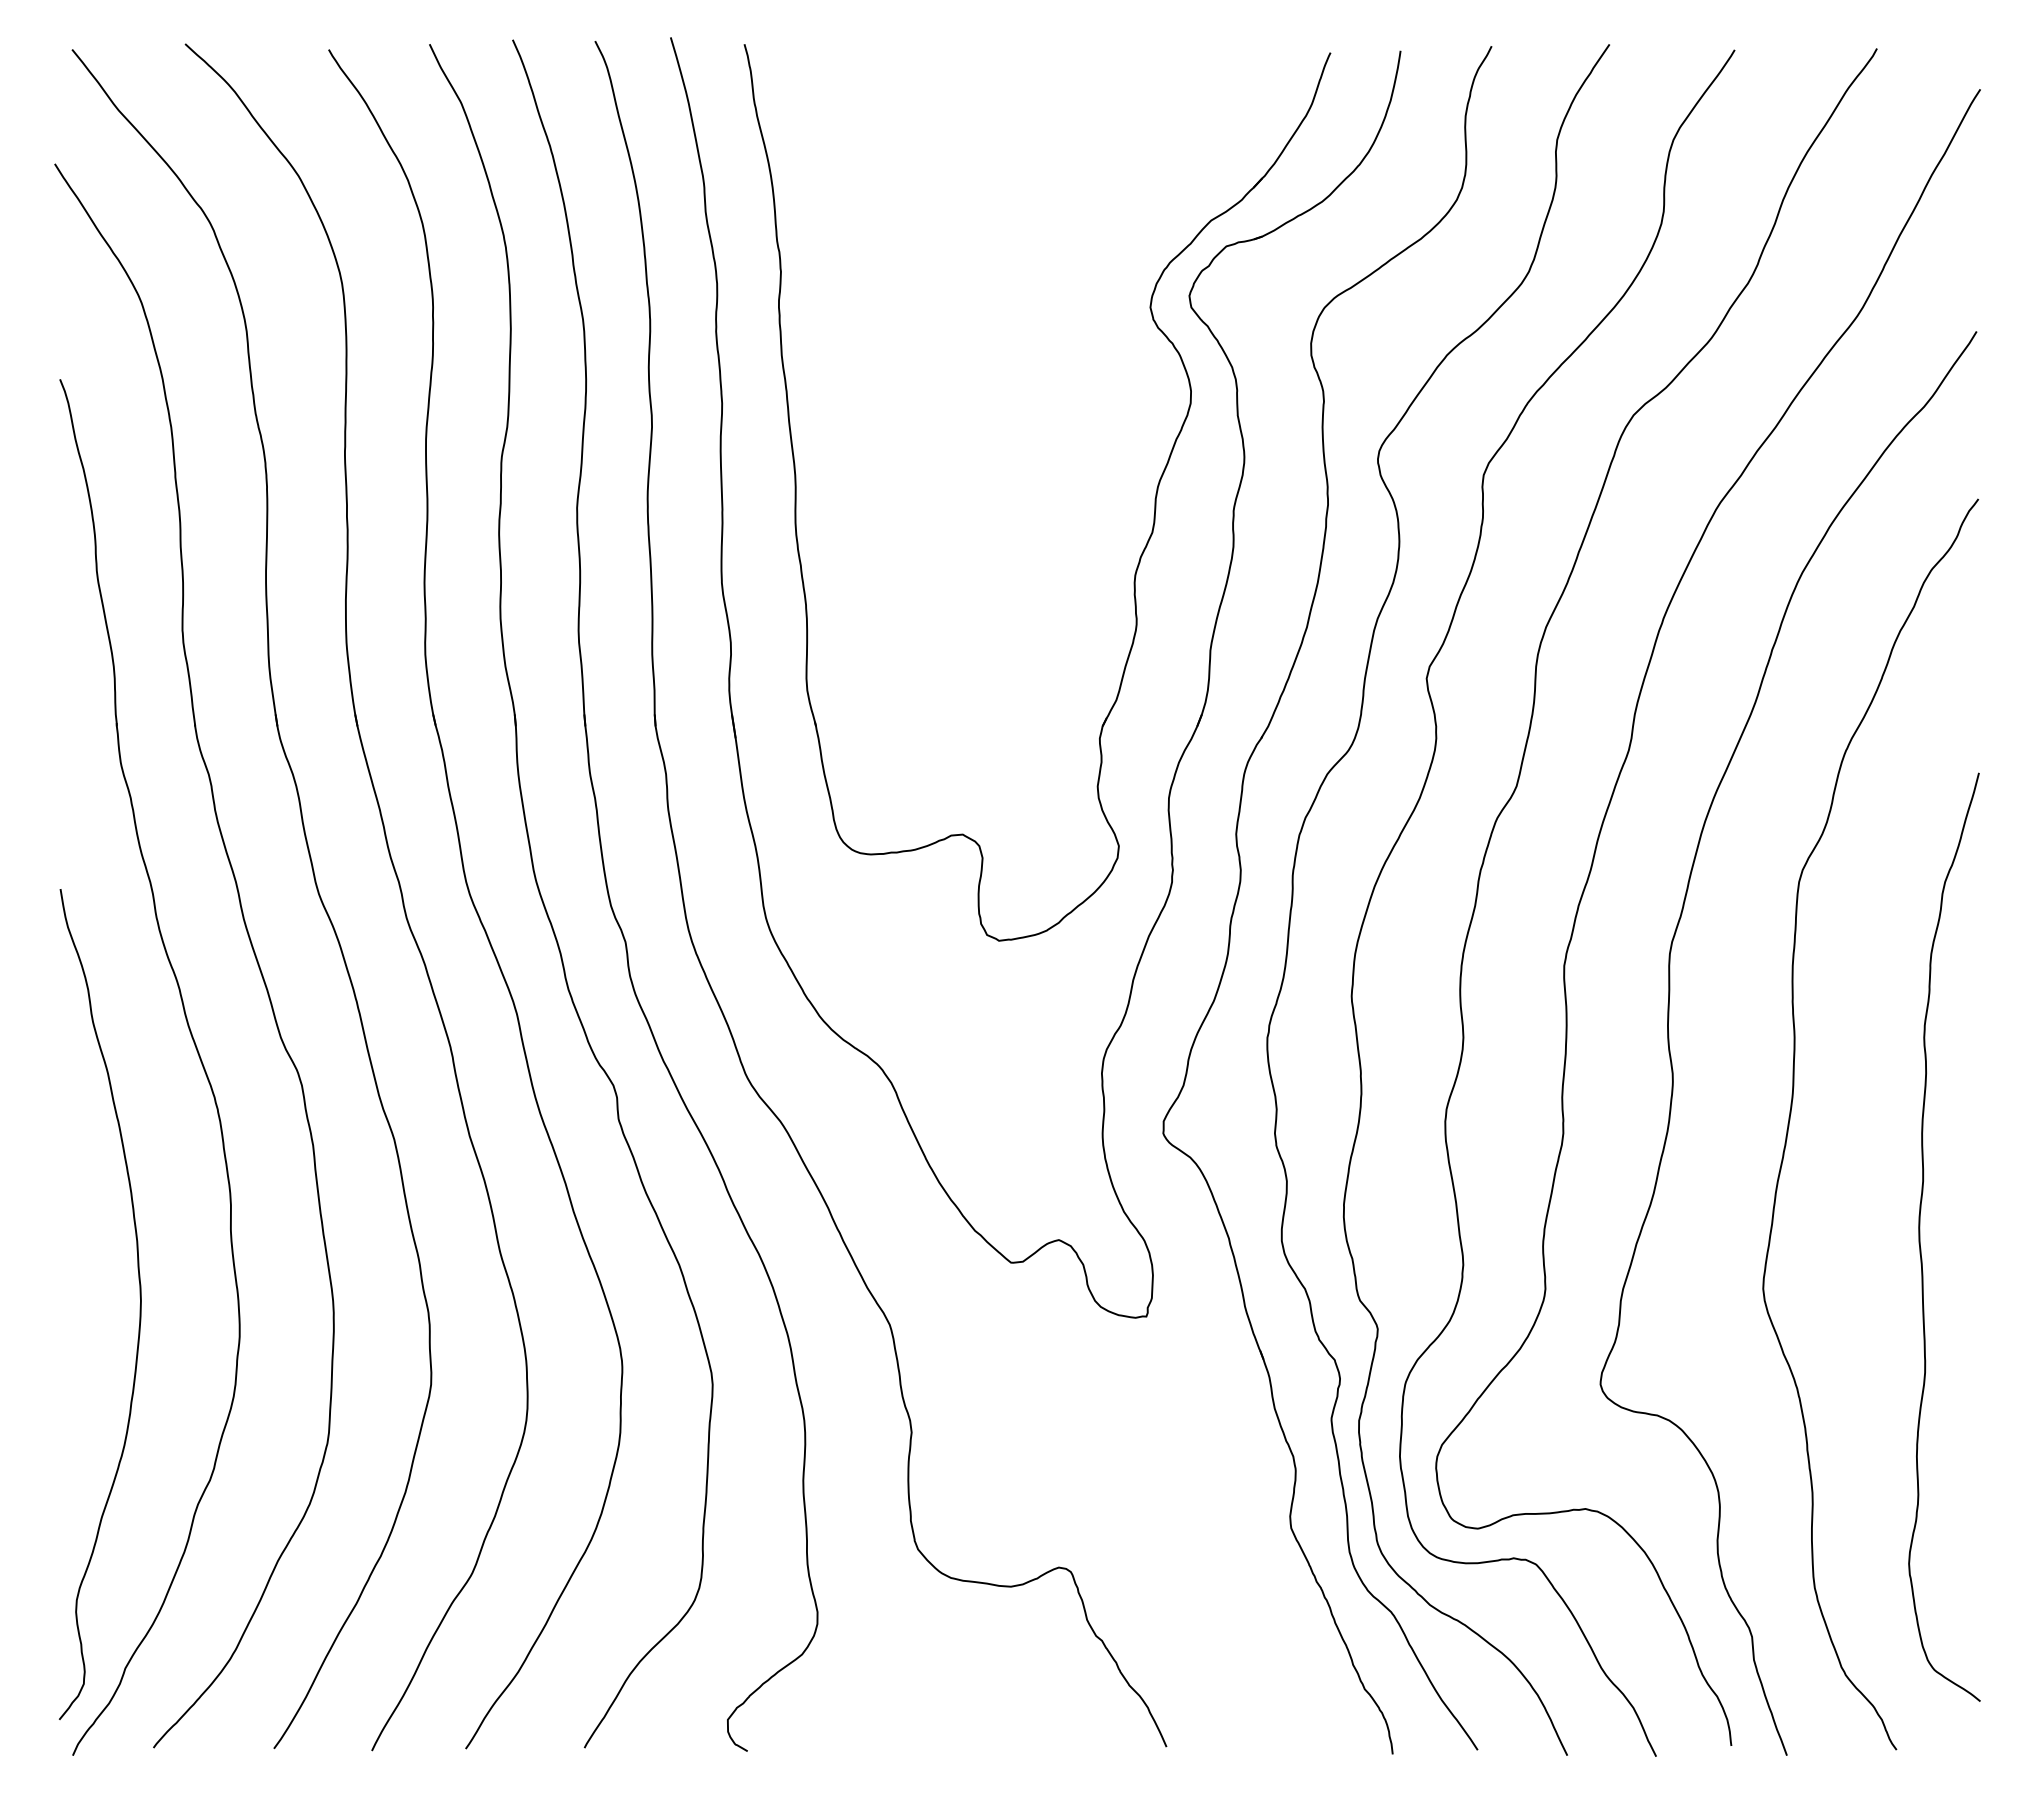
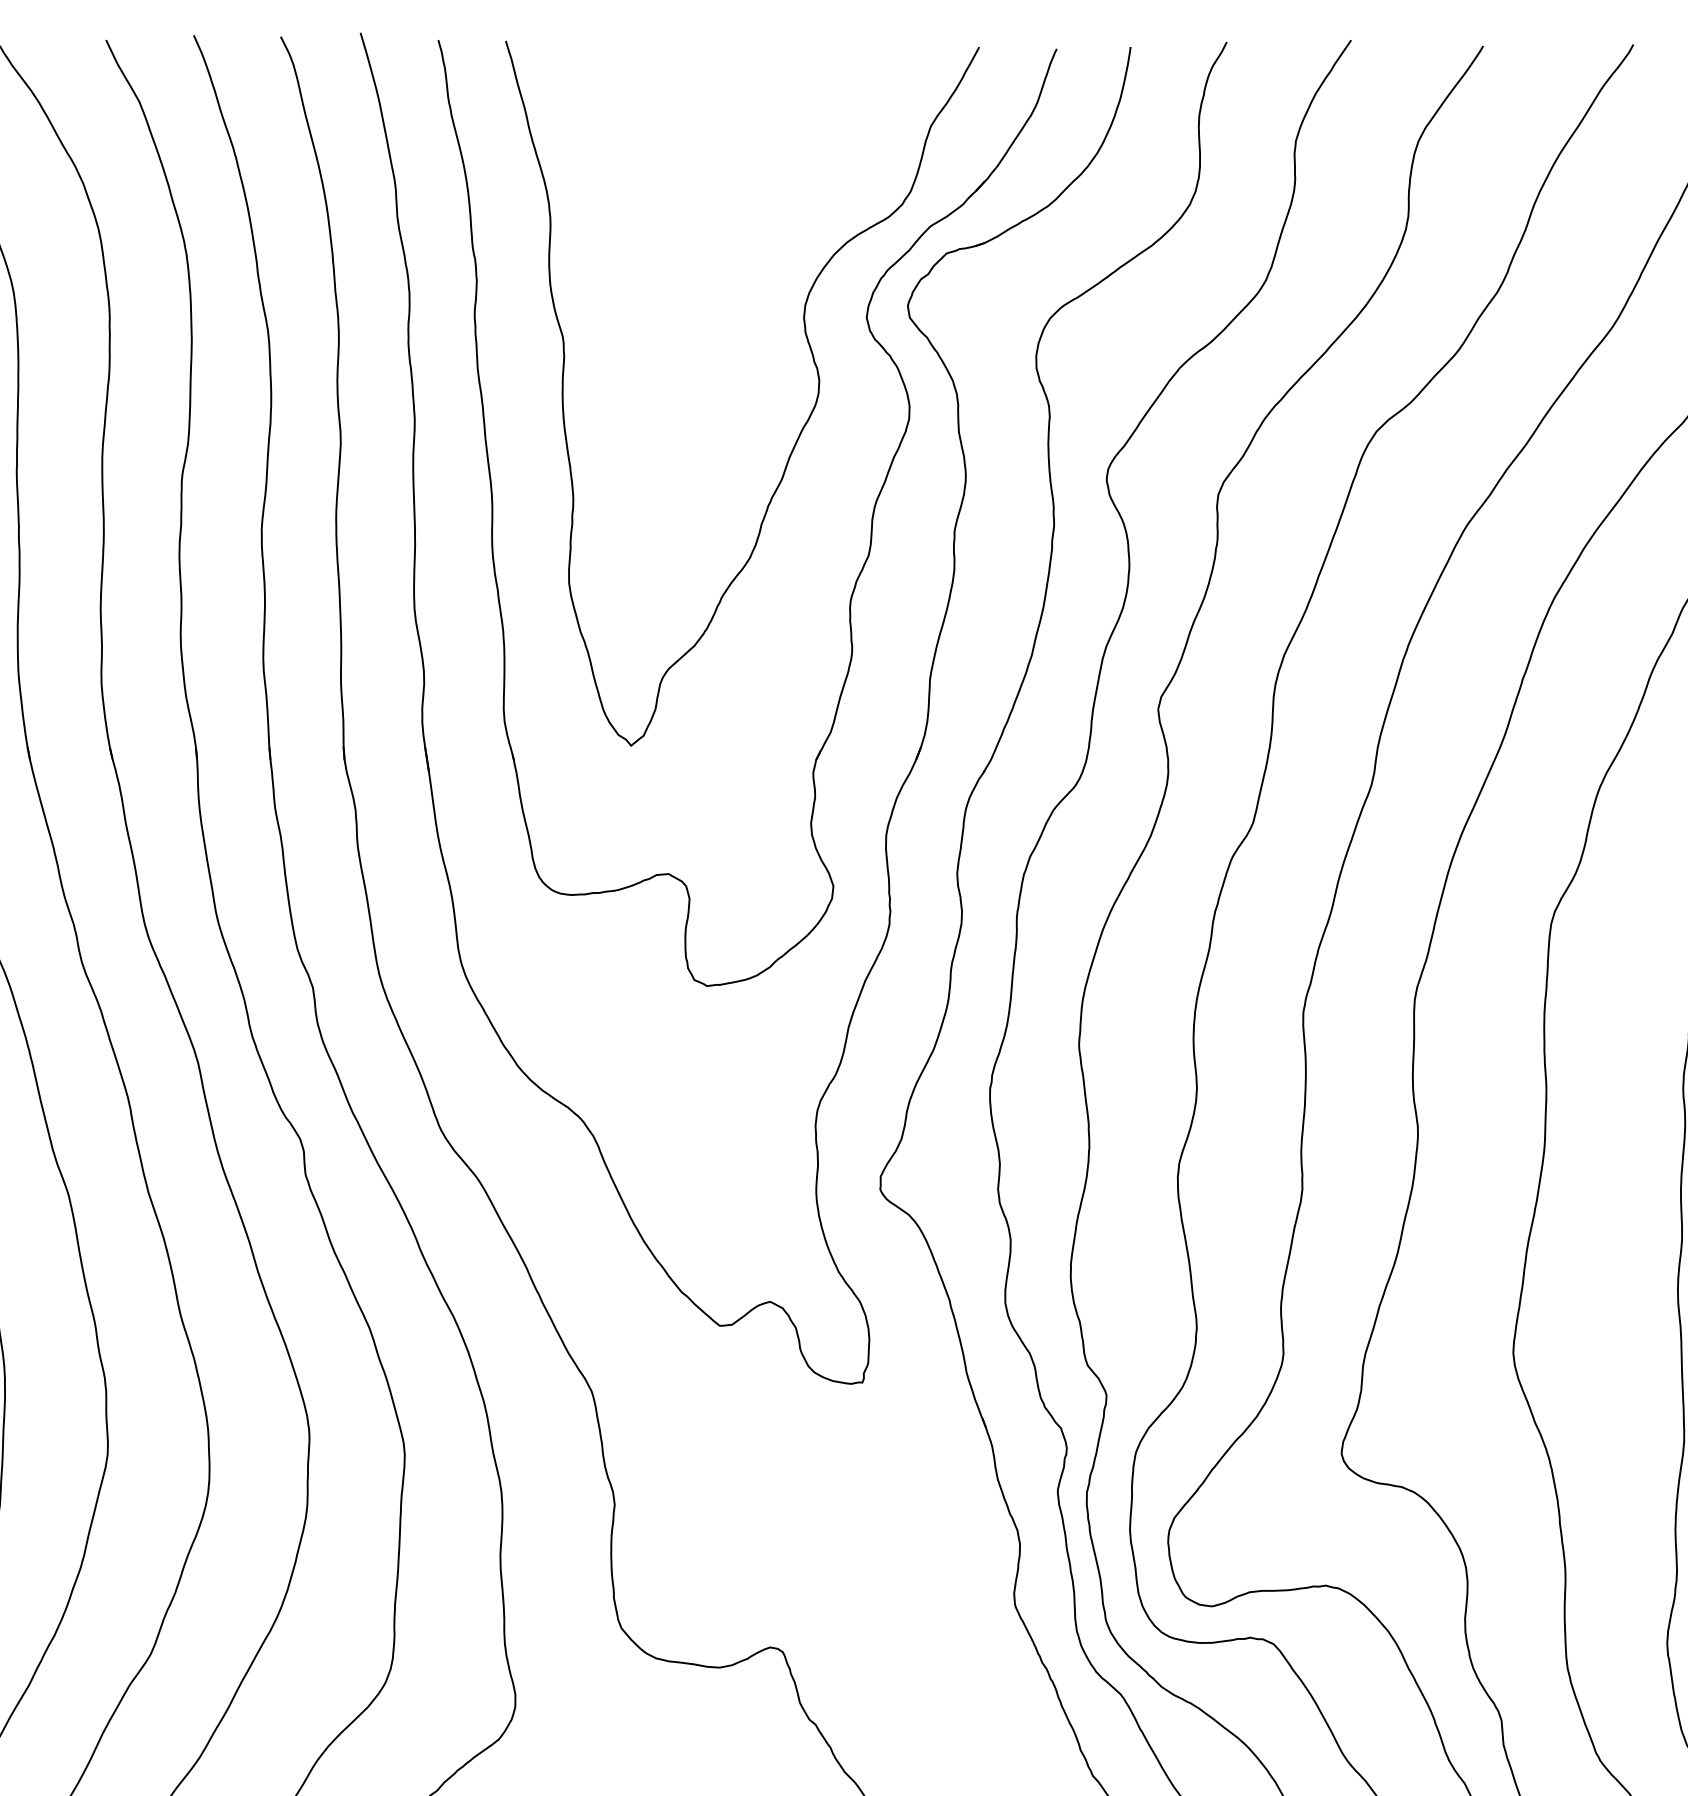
curve: (1090, 409) -> (803, 425), added

